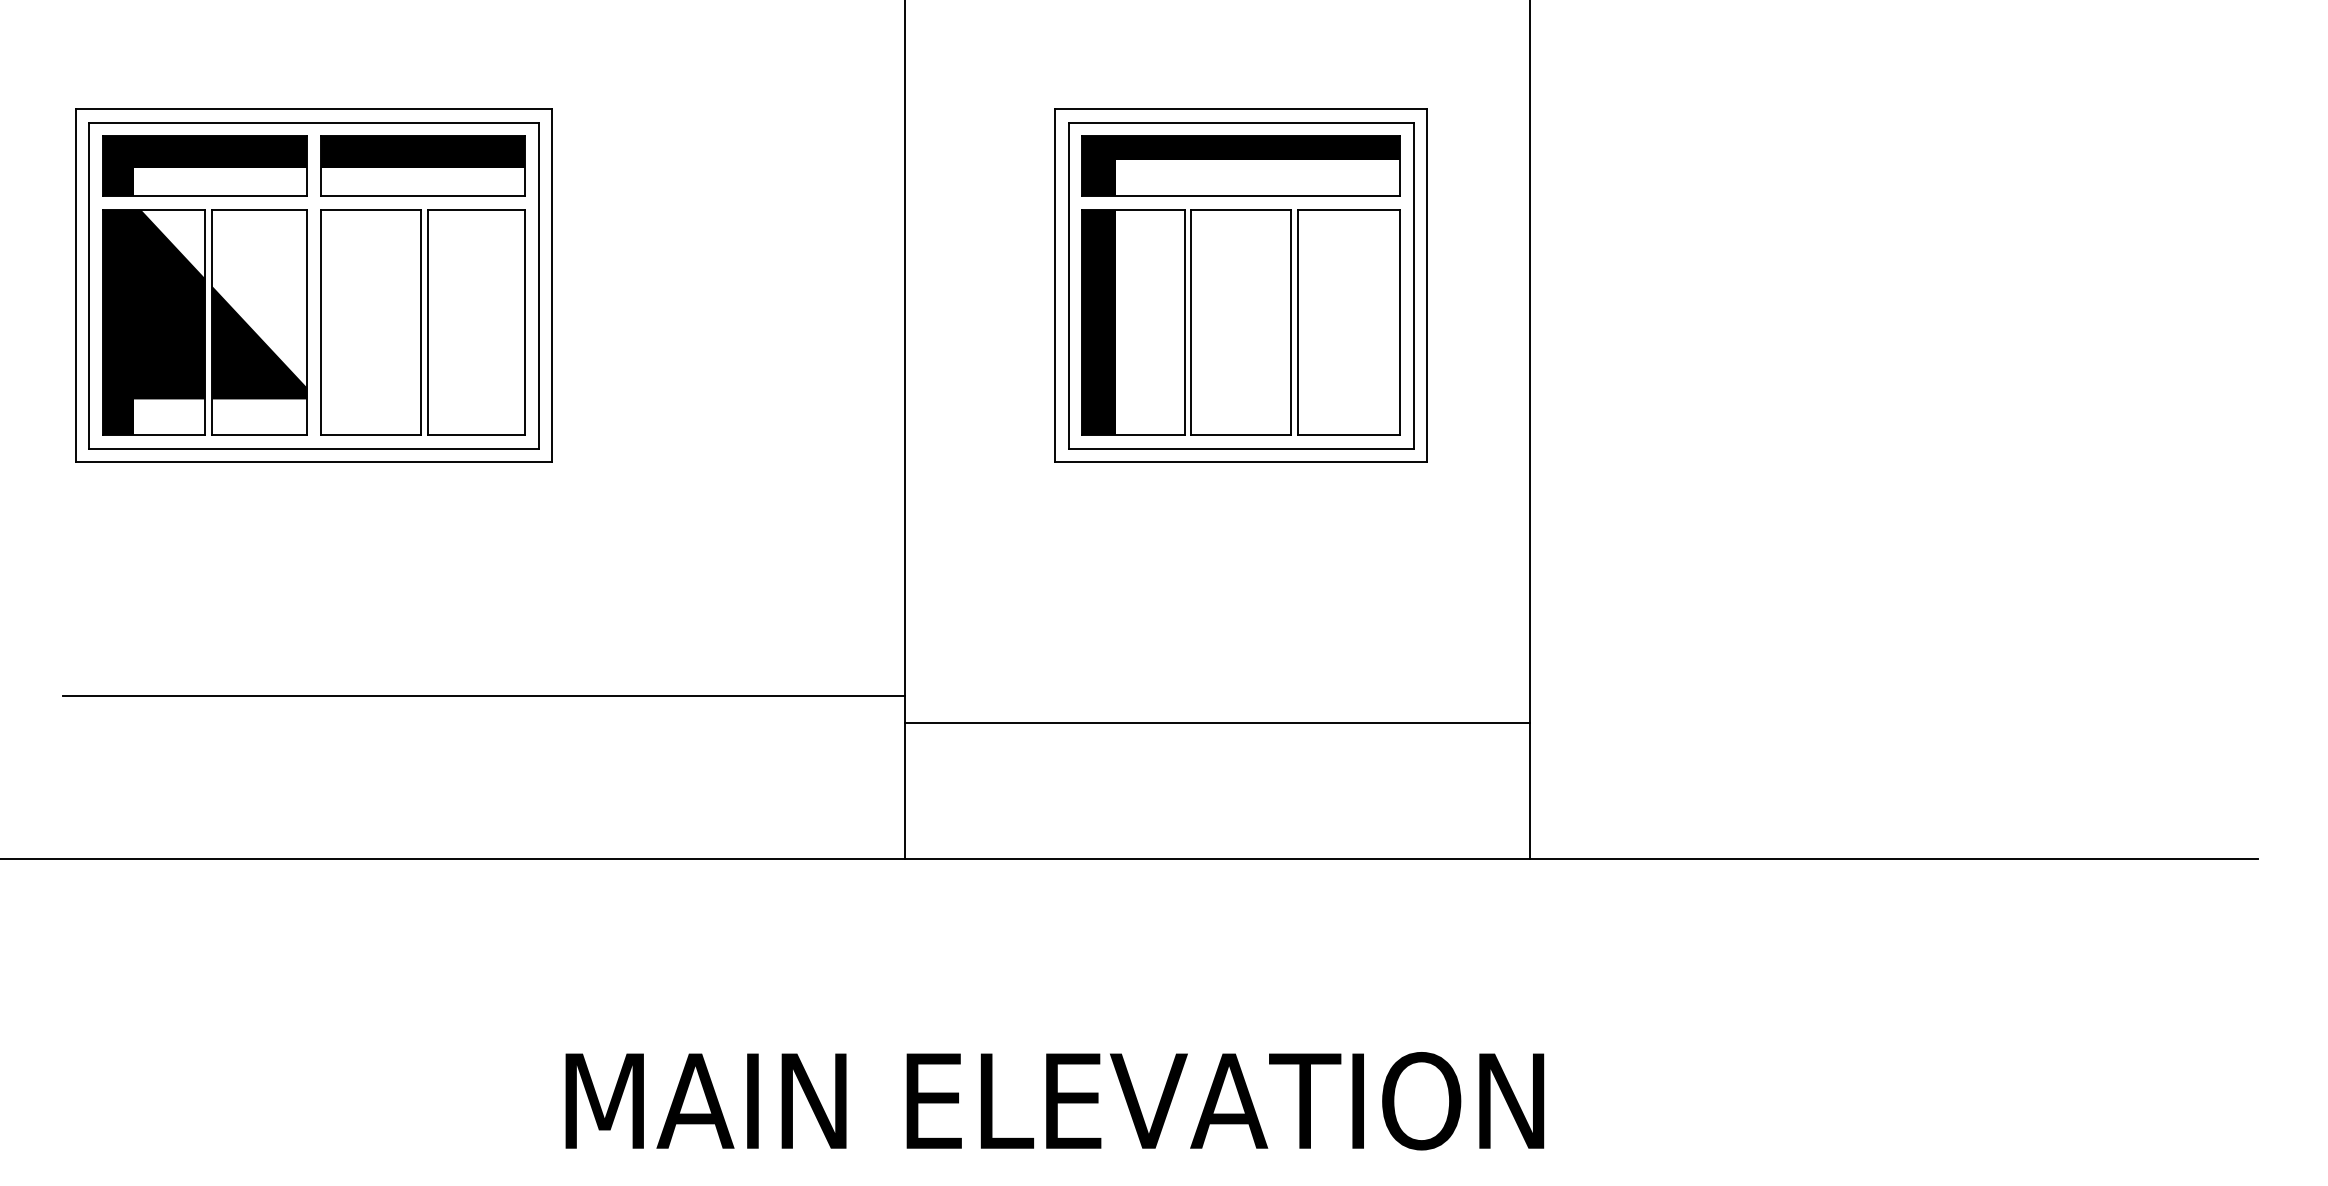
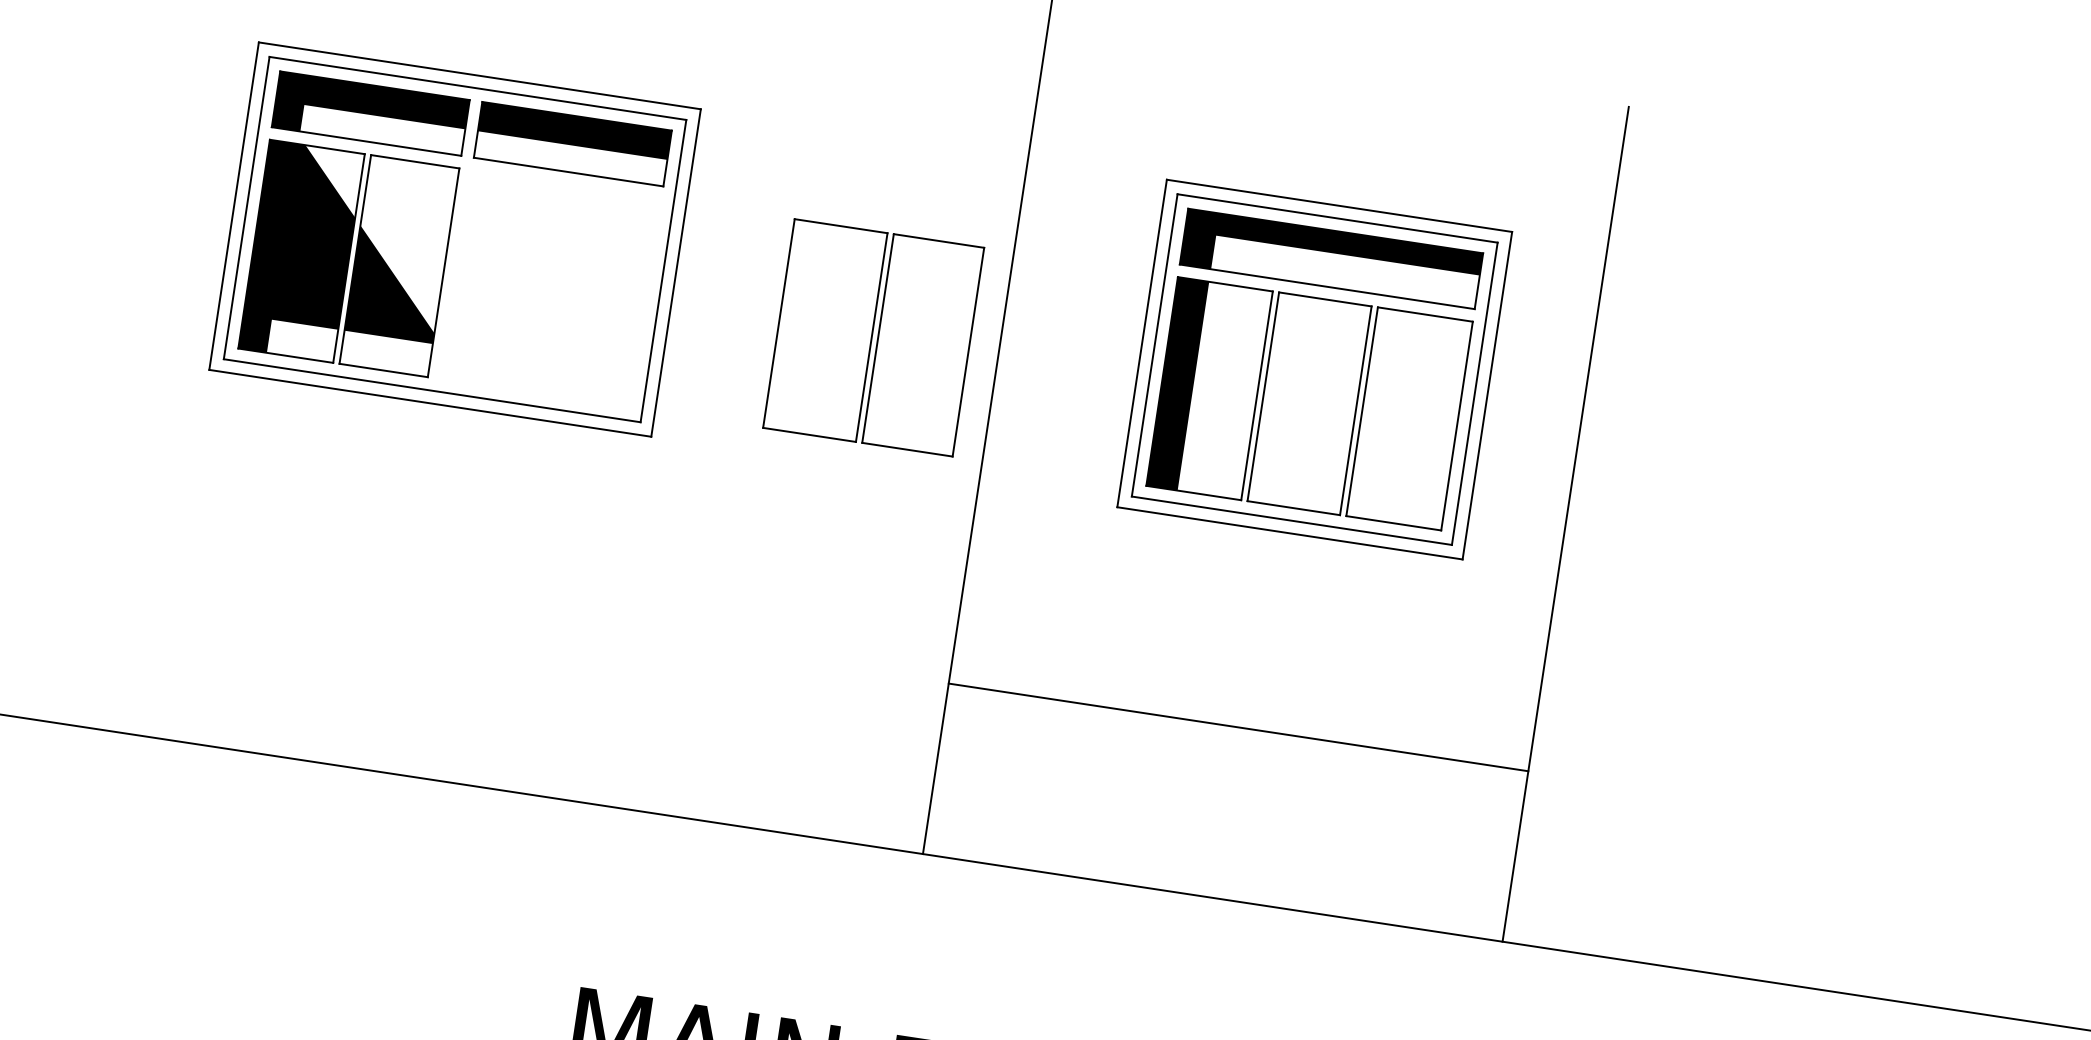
part: (422, 322) -> (873, 337), moved
line: (484, 695) -> (555, 643), removed
line: (1217, 723) -> (1238, 727), moved

